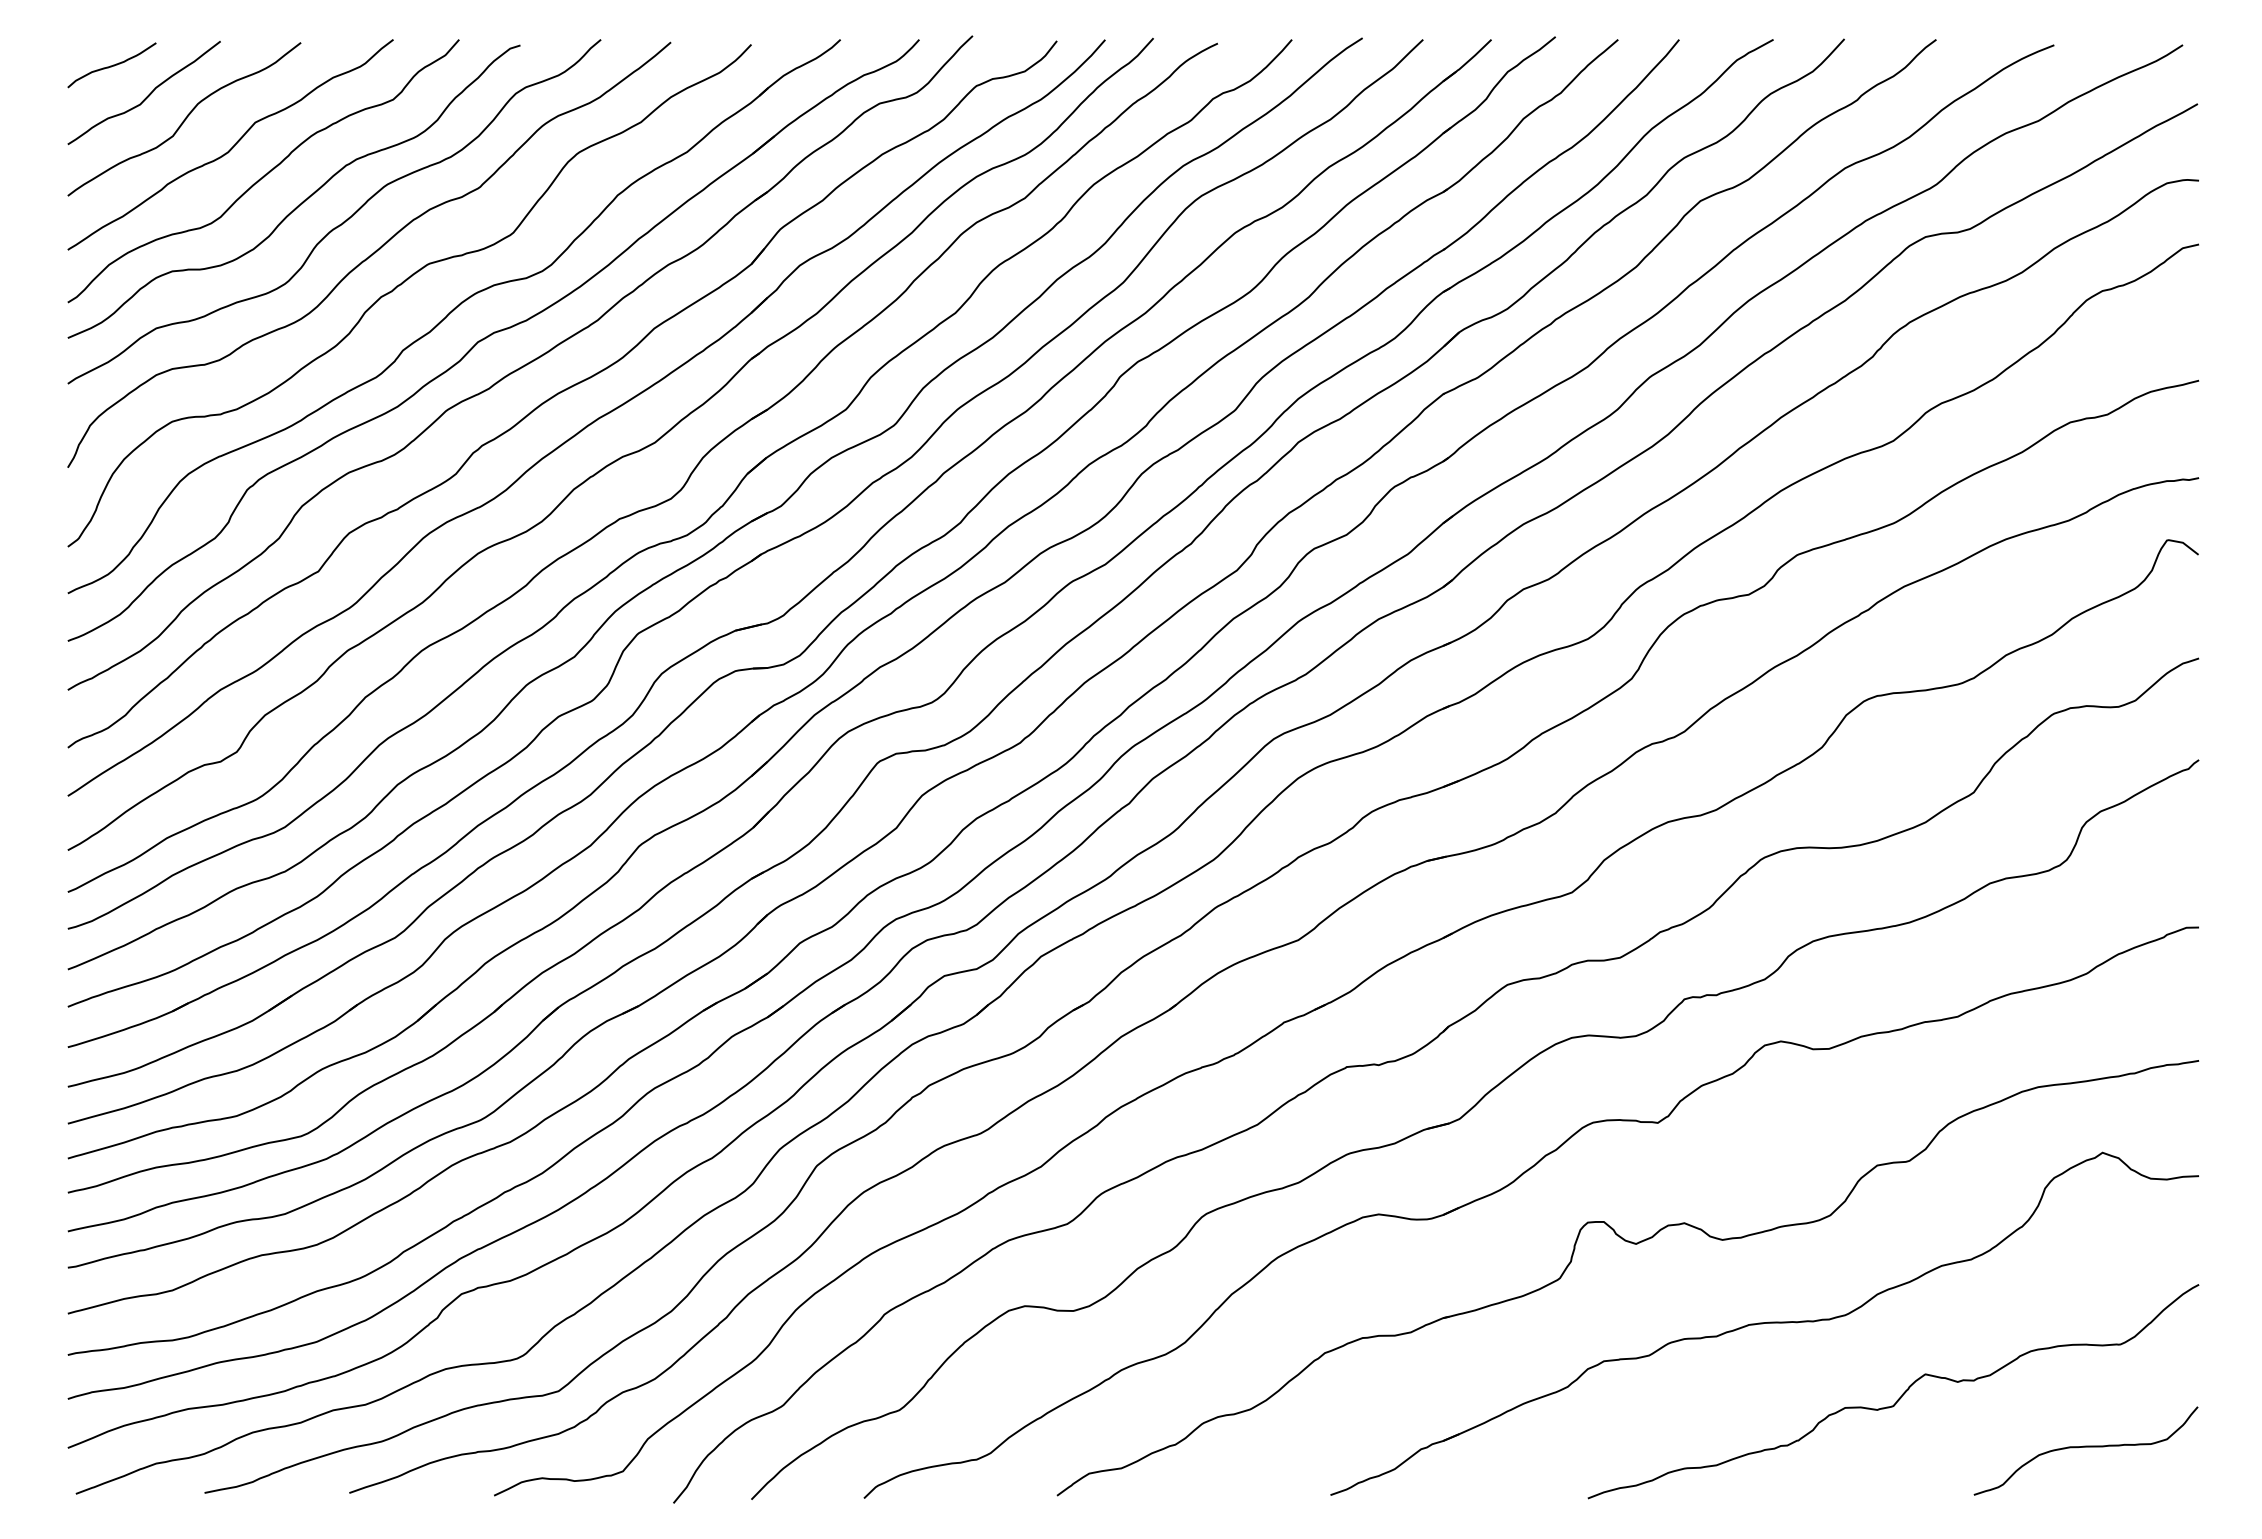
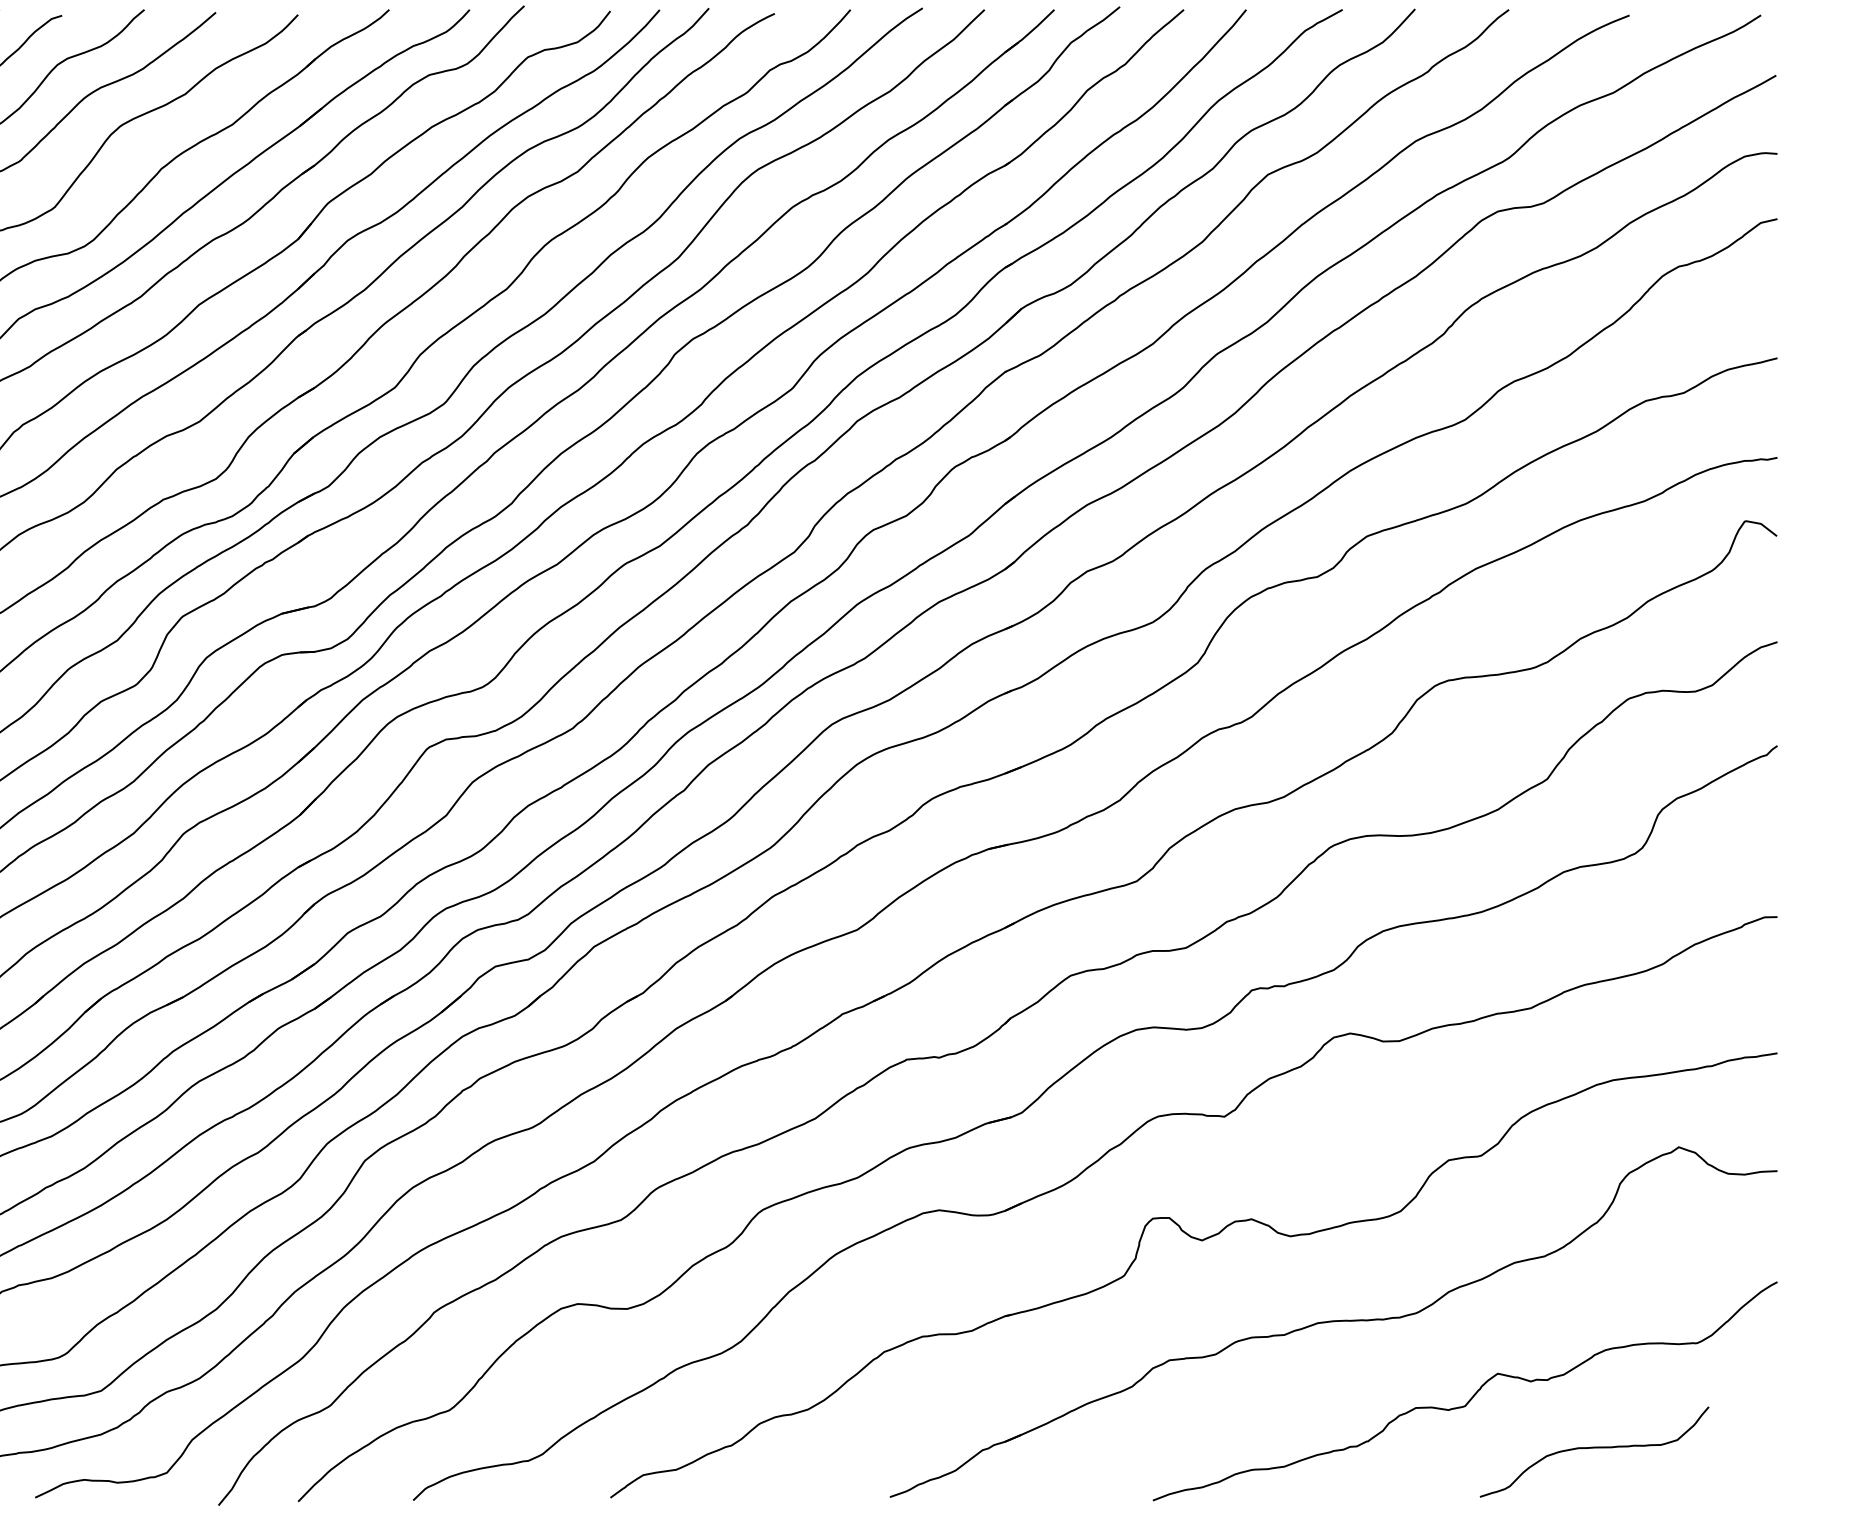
curve: (2085, 1447) -> (1594, 1448), moved

